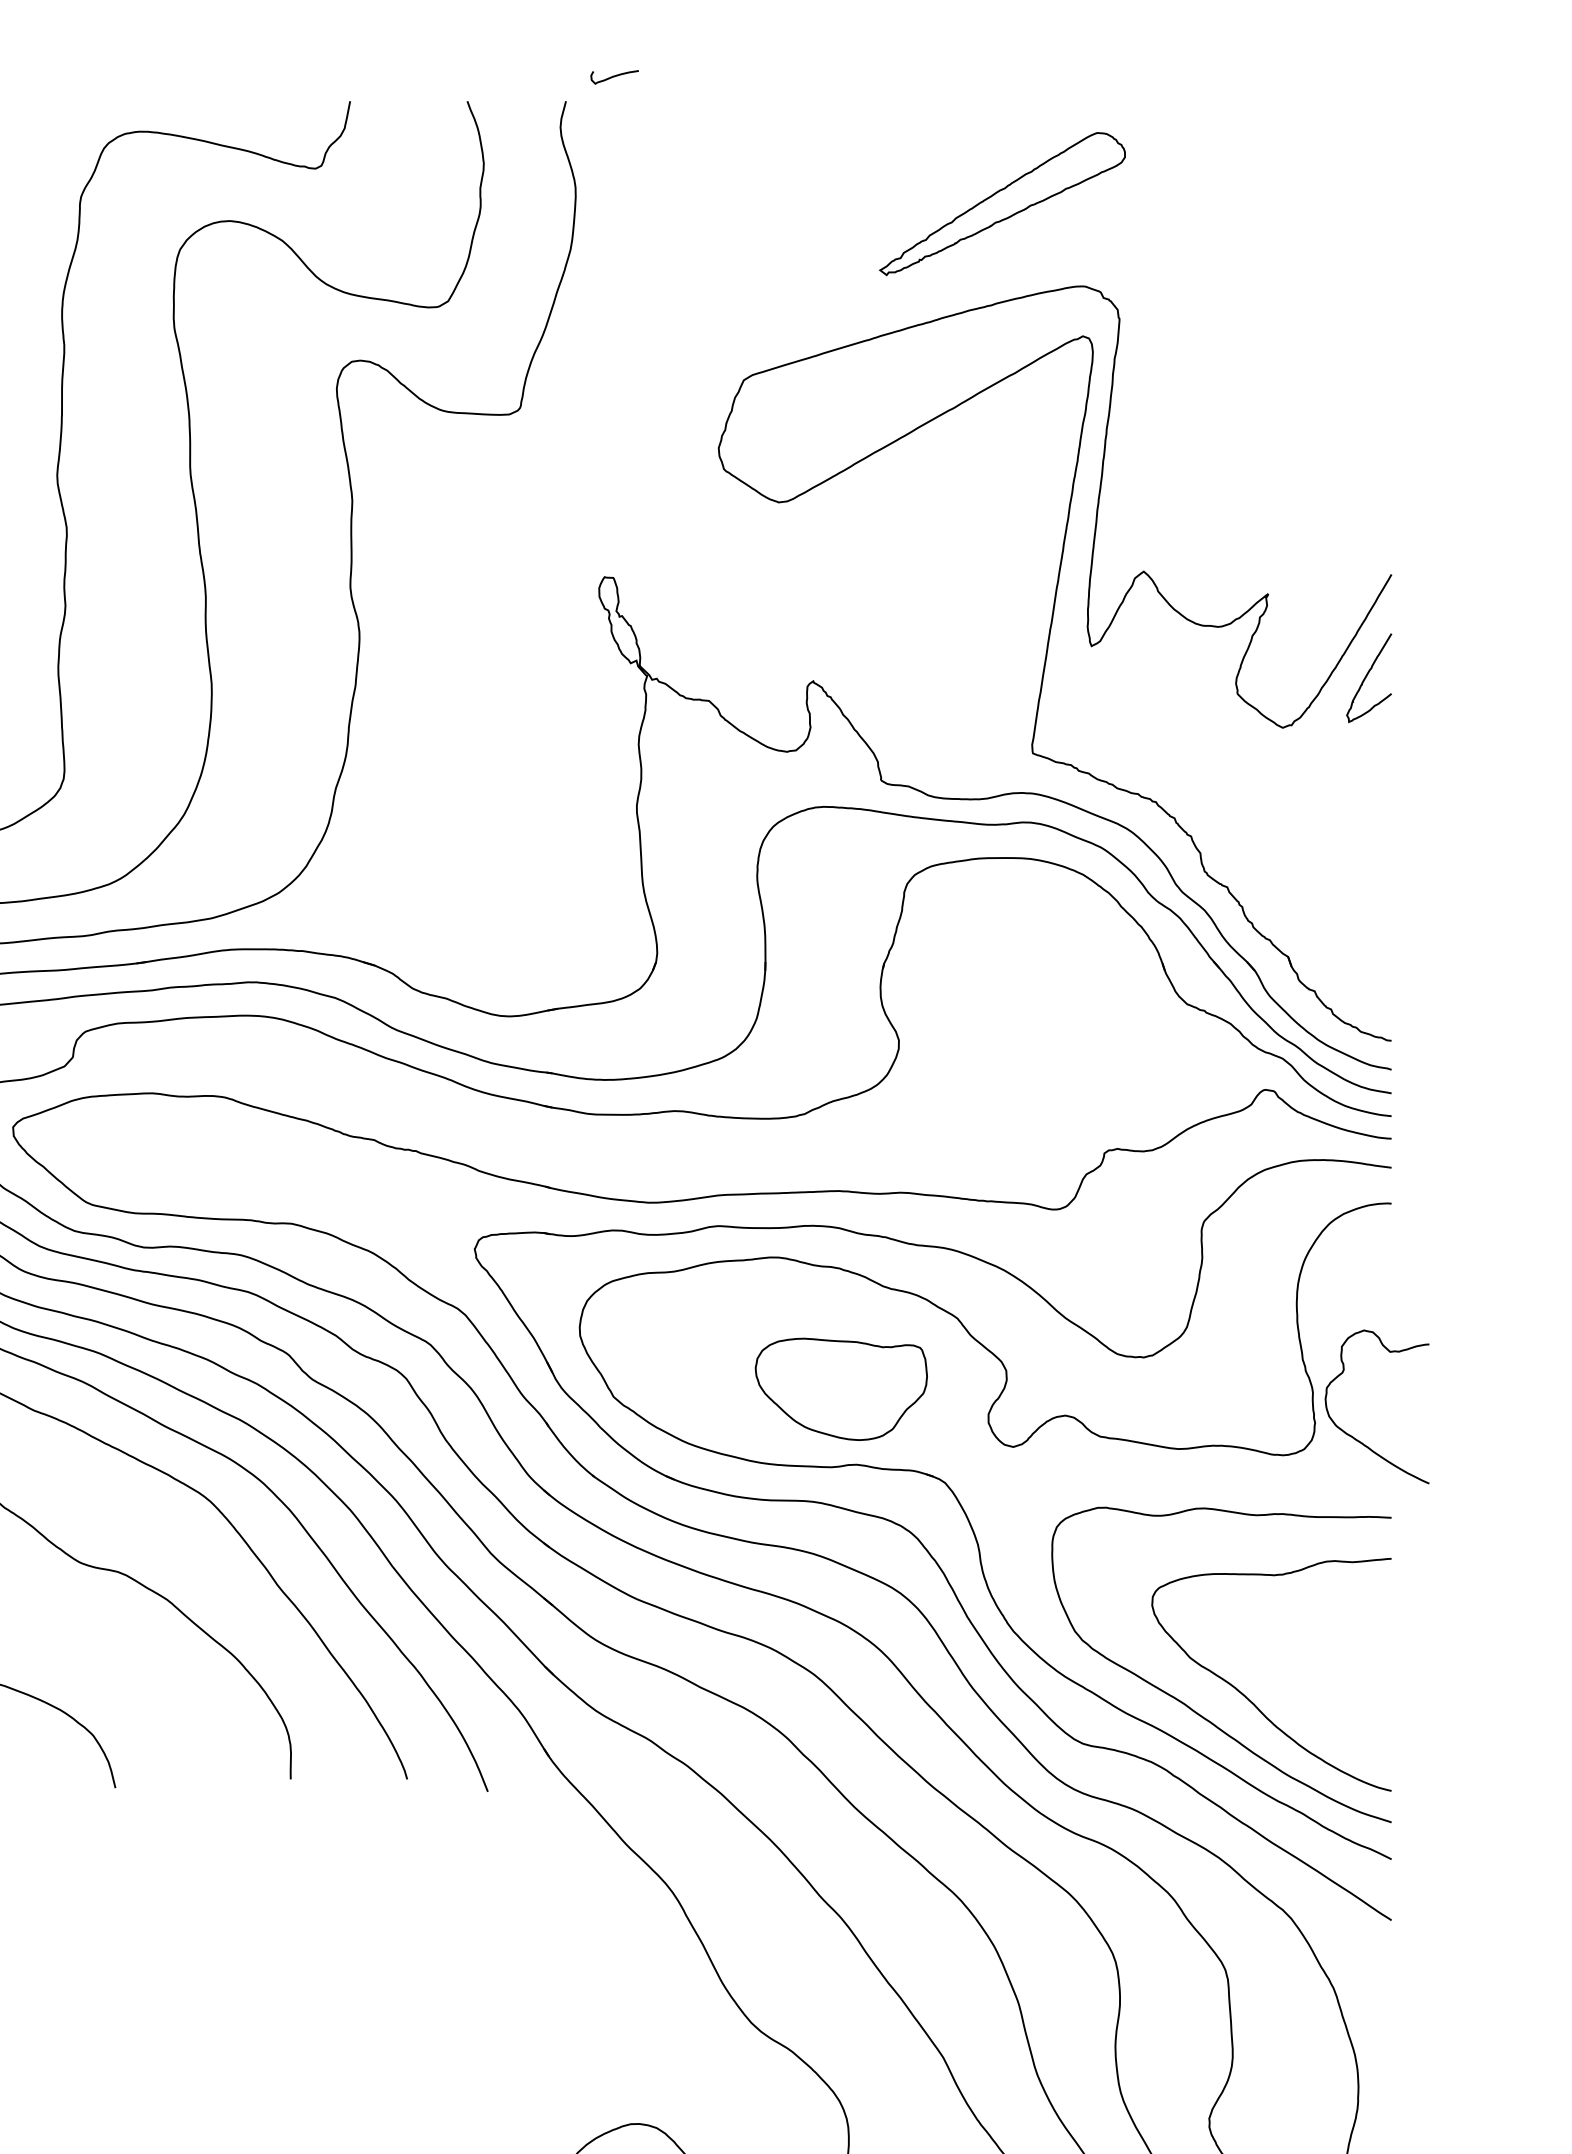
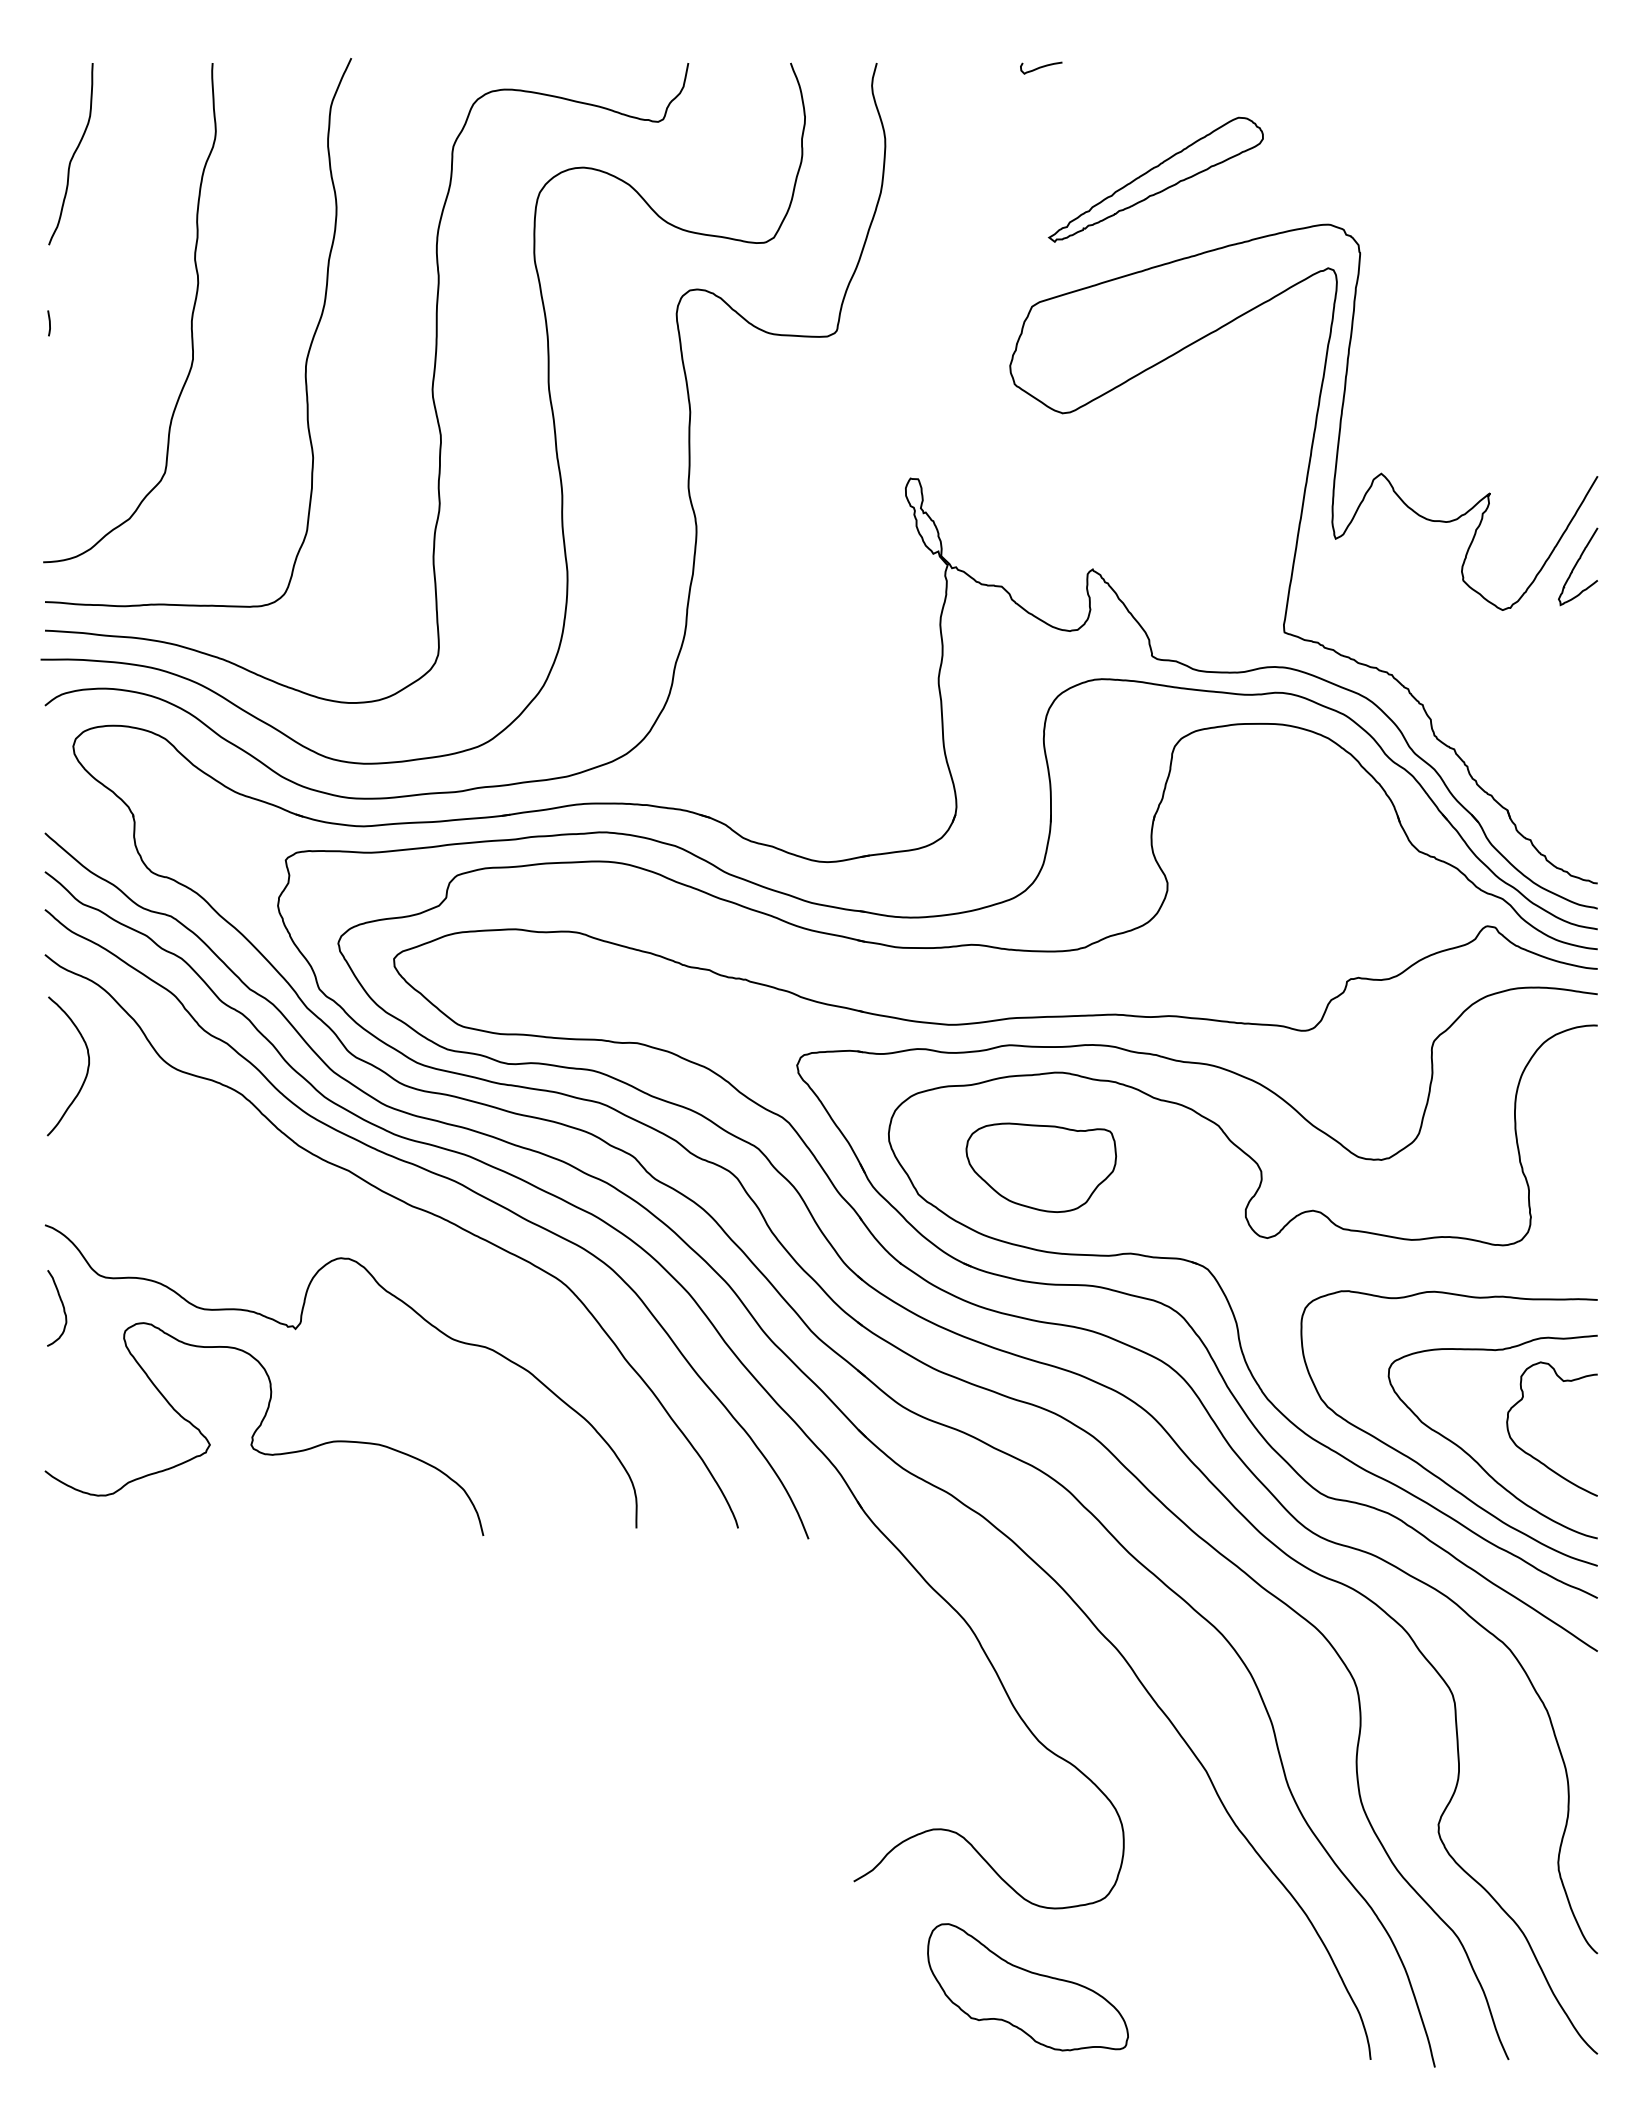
curve: (614, 76) -> (1041, 67), moved
part: (1001, 203) -> (1155, 179), moved
part: (840, 1389) -> (1040, 1167), moved
curve: (1354, 1437) -> (1532, 1455), moved

